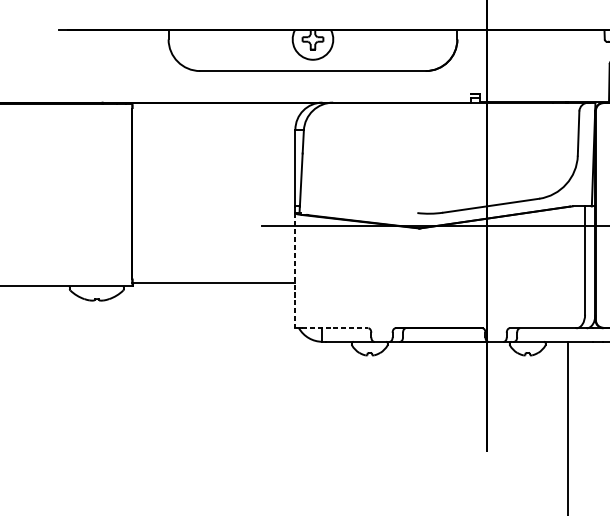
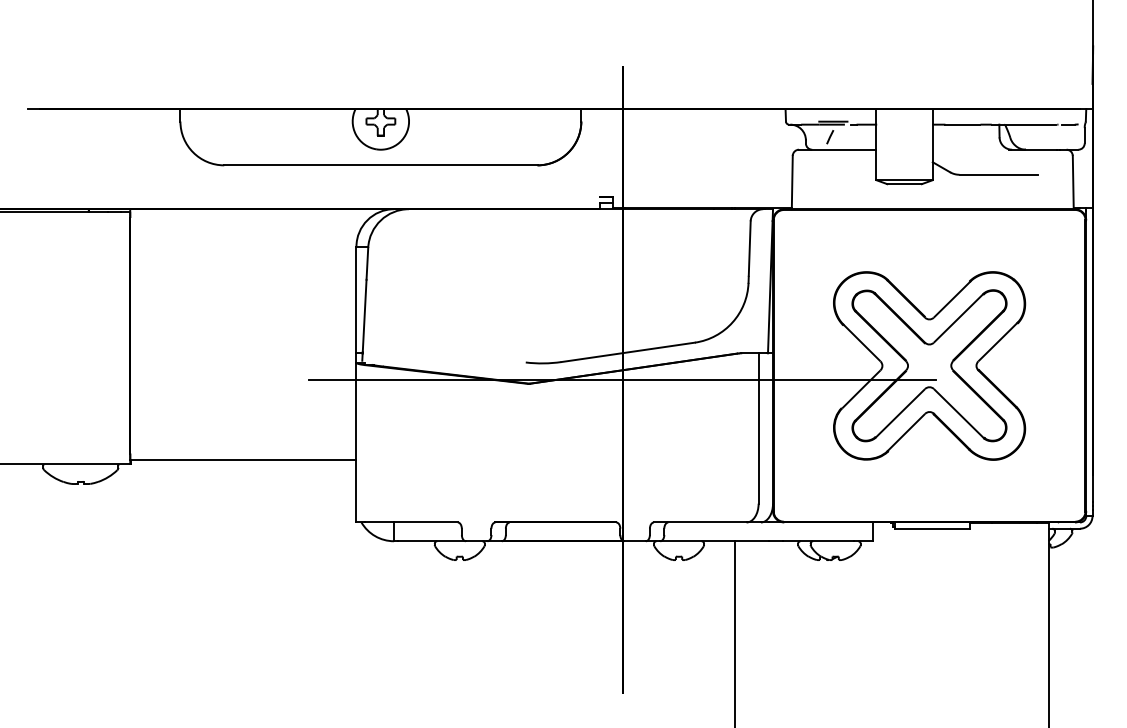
line: (295, 270) -> (356, 442), dashed -> solid
line: (335, 328) -> (412, 522), dashed -> solid

